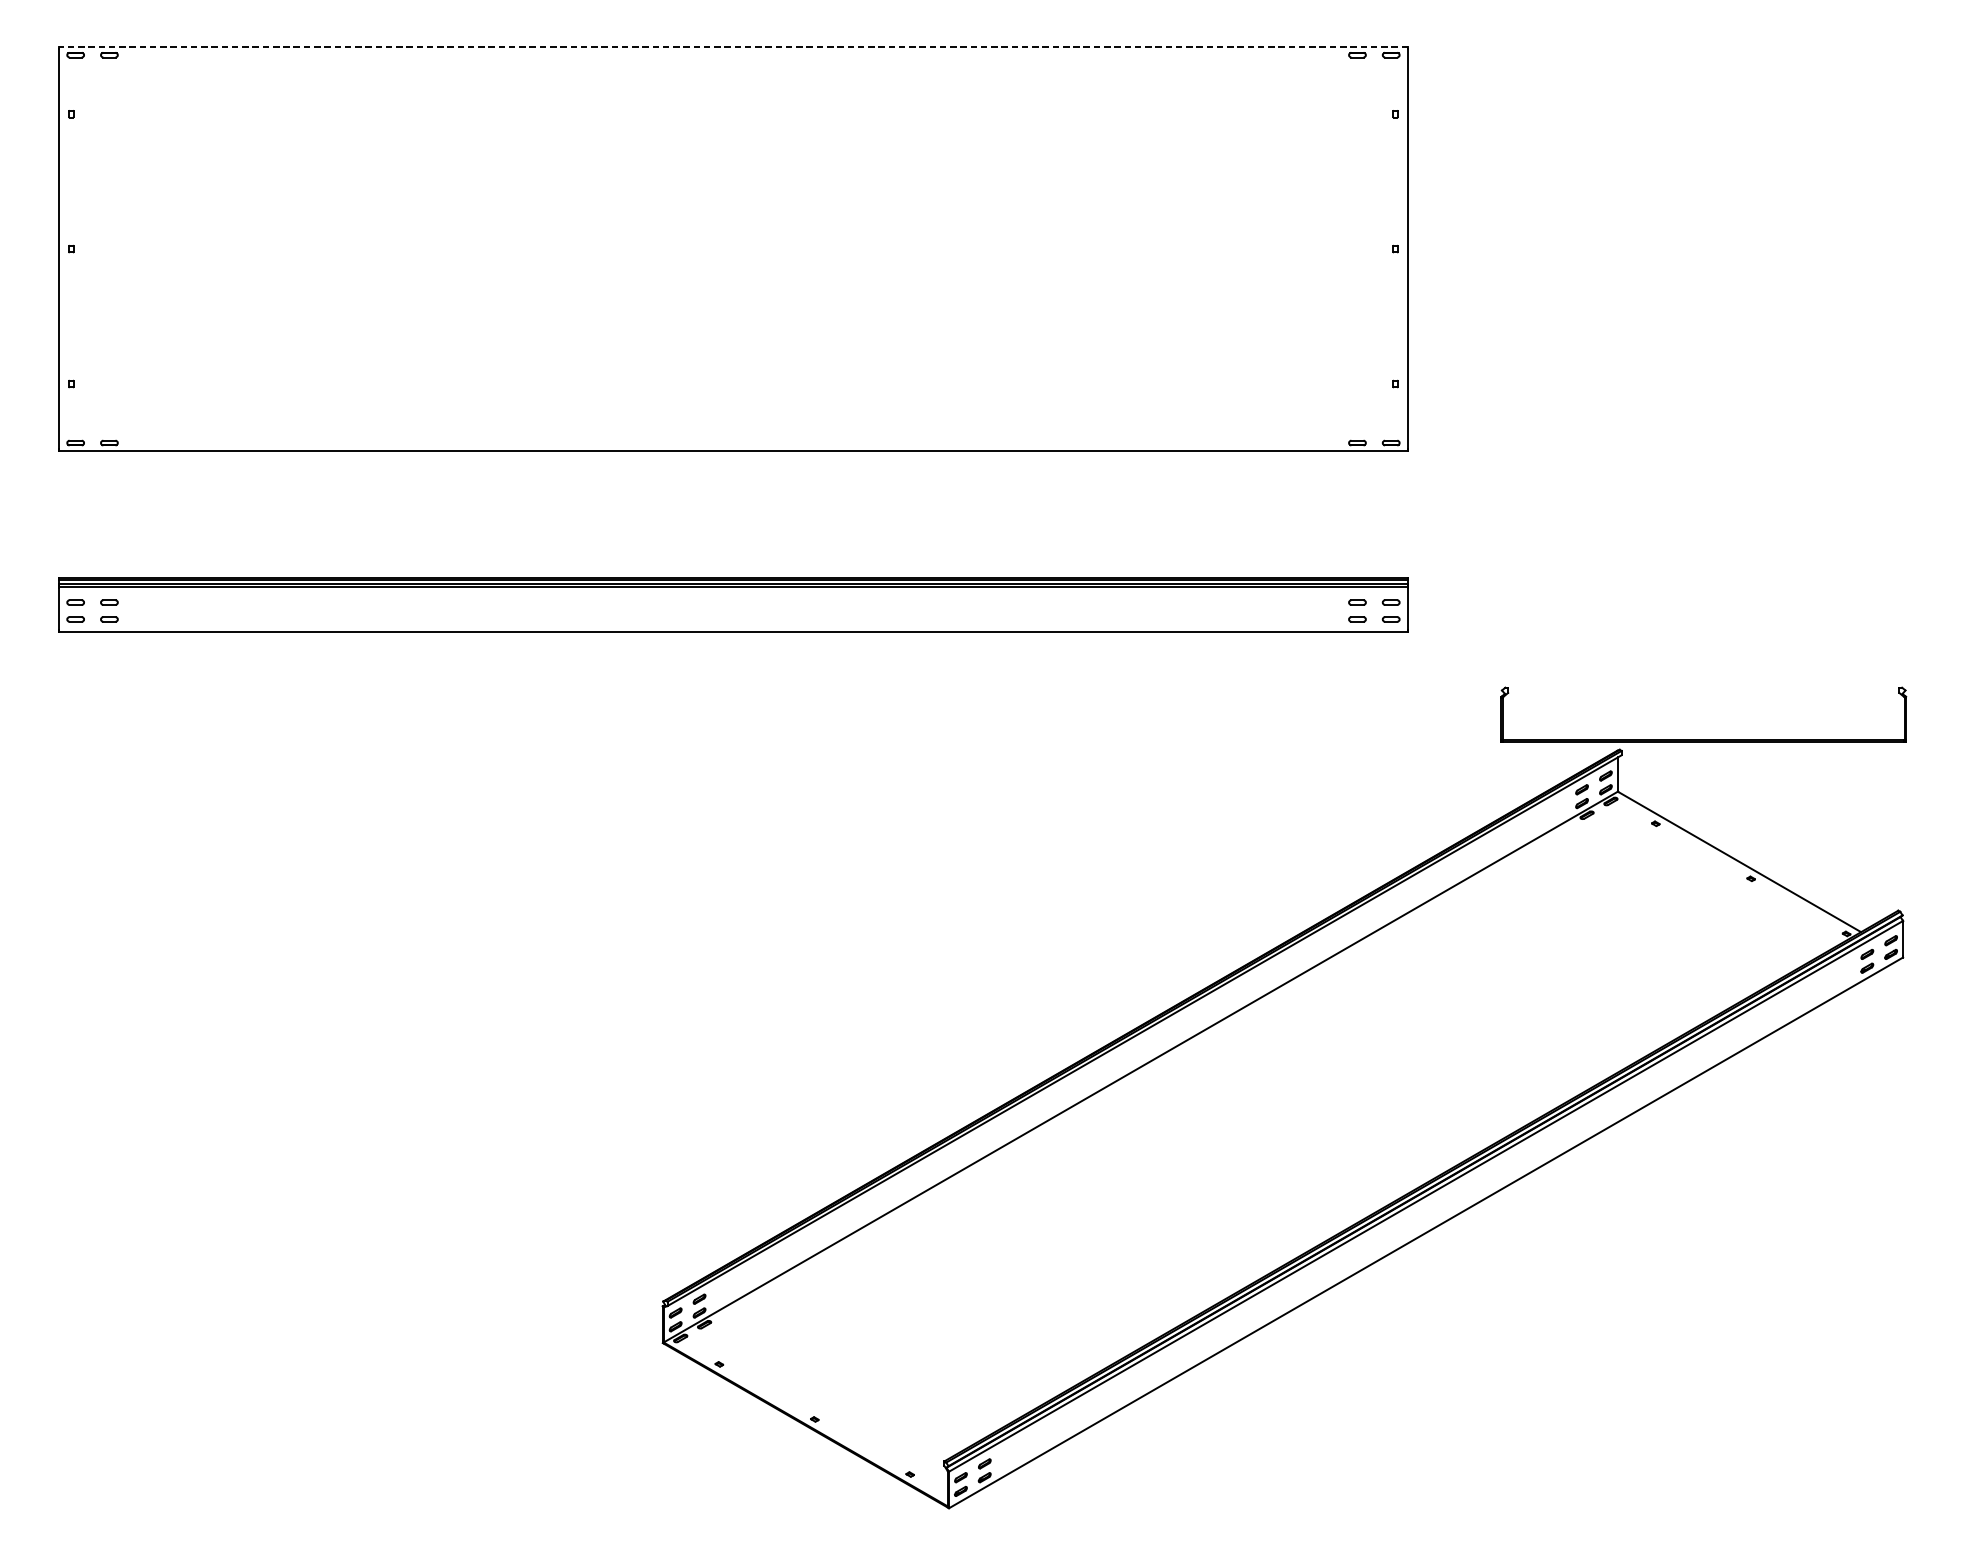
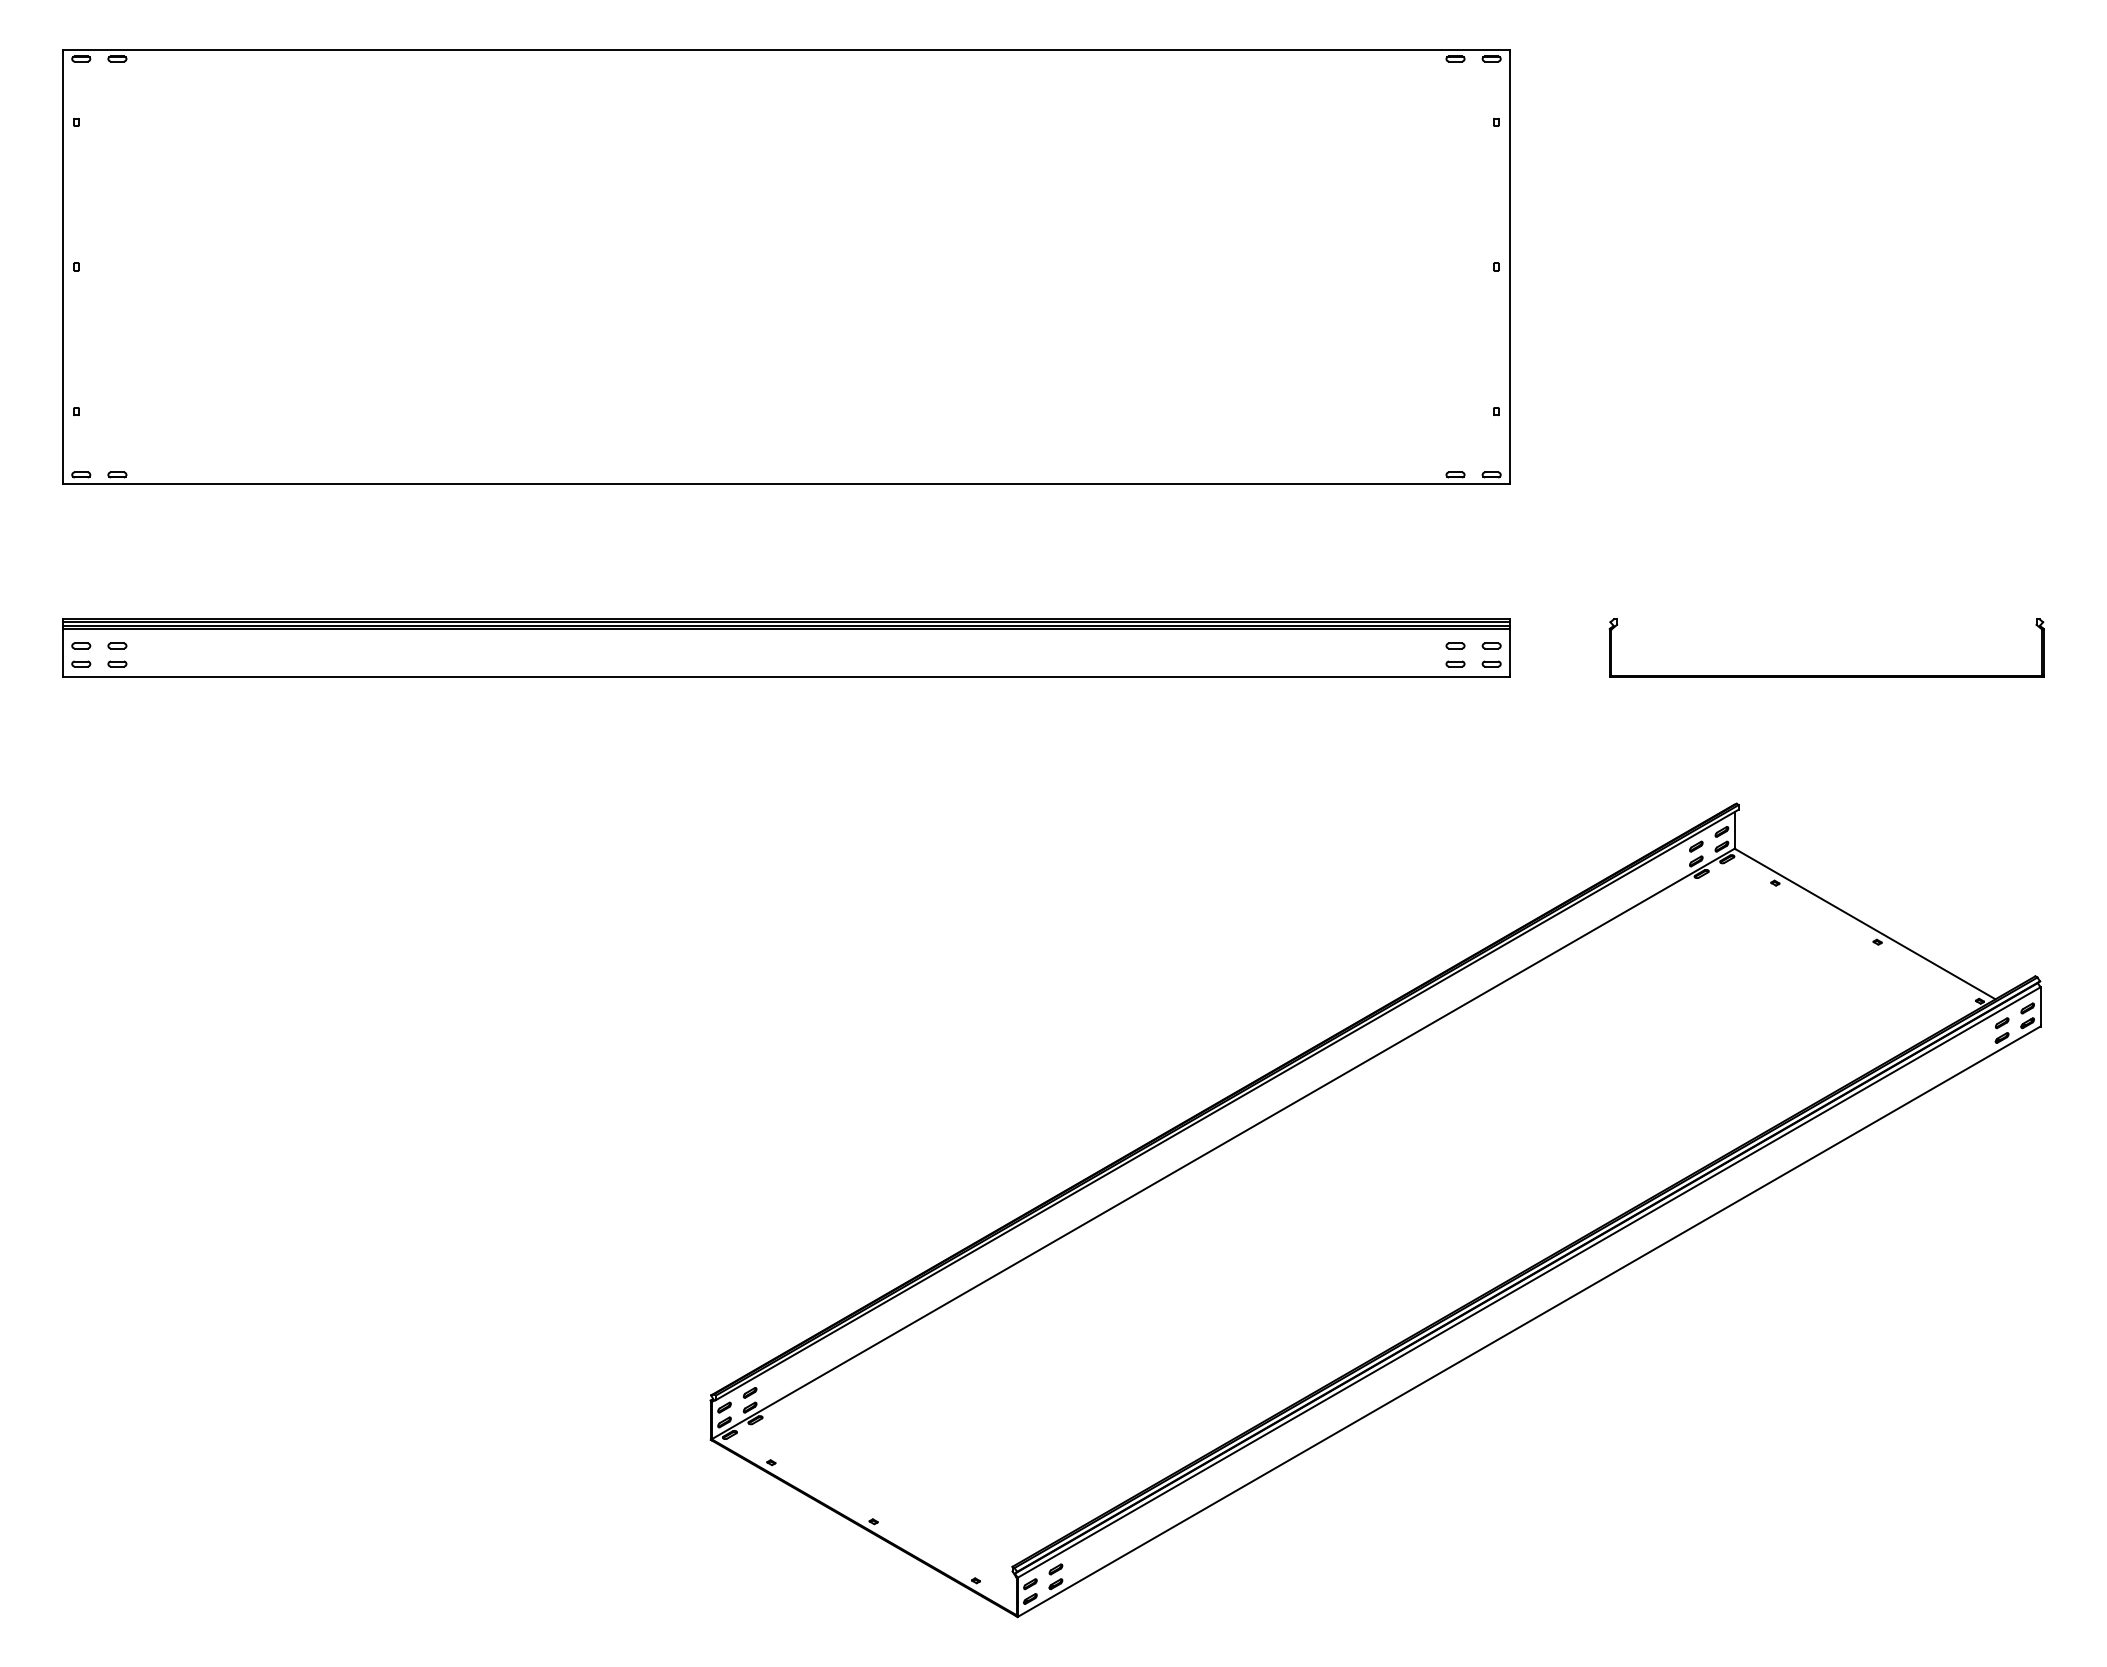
line: (732, 46) -> (785, 49), dashed -> solid
part: (1703, 740) -> (1826, 675), moved

